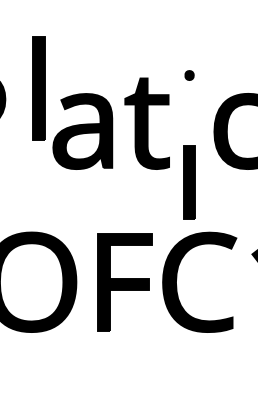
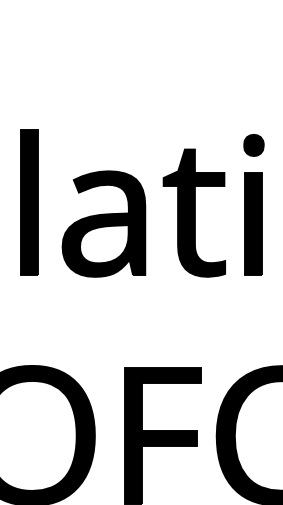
part: (189, 75) -> (253, 145), size x1.67
part: (38, 88) -> (29, 202), moved
part: (189, 182) -> (253, 224), moved

